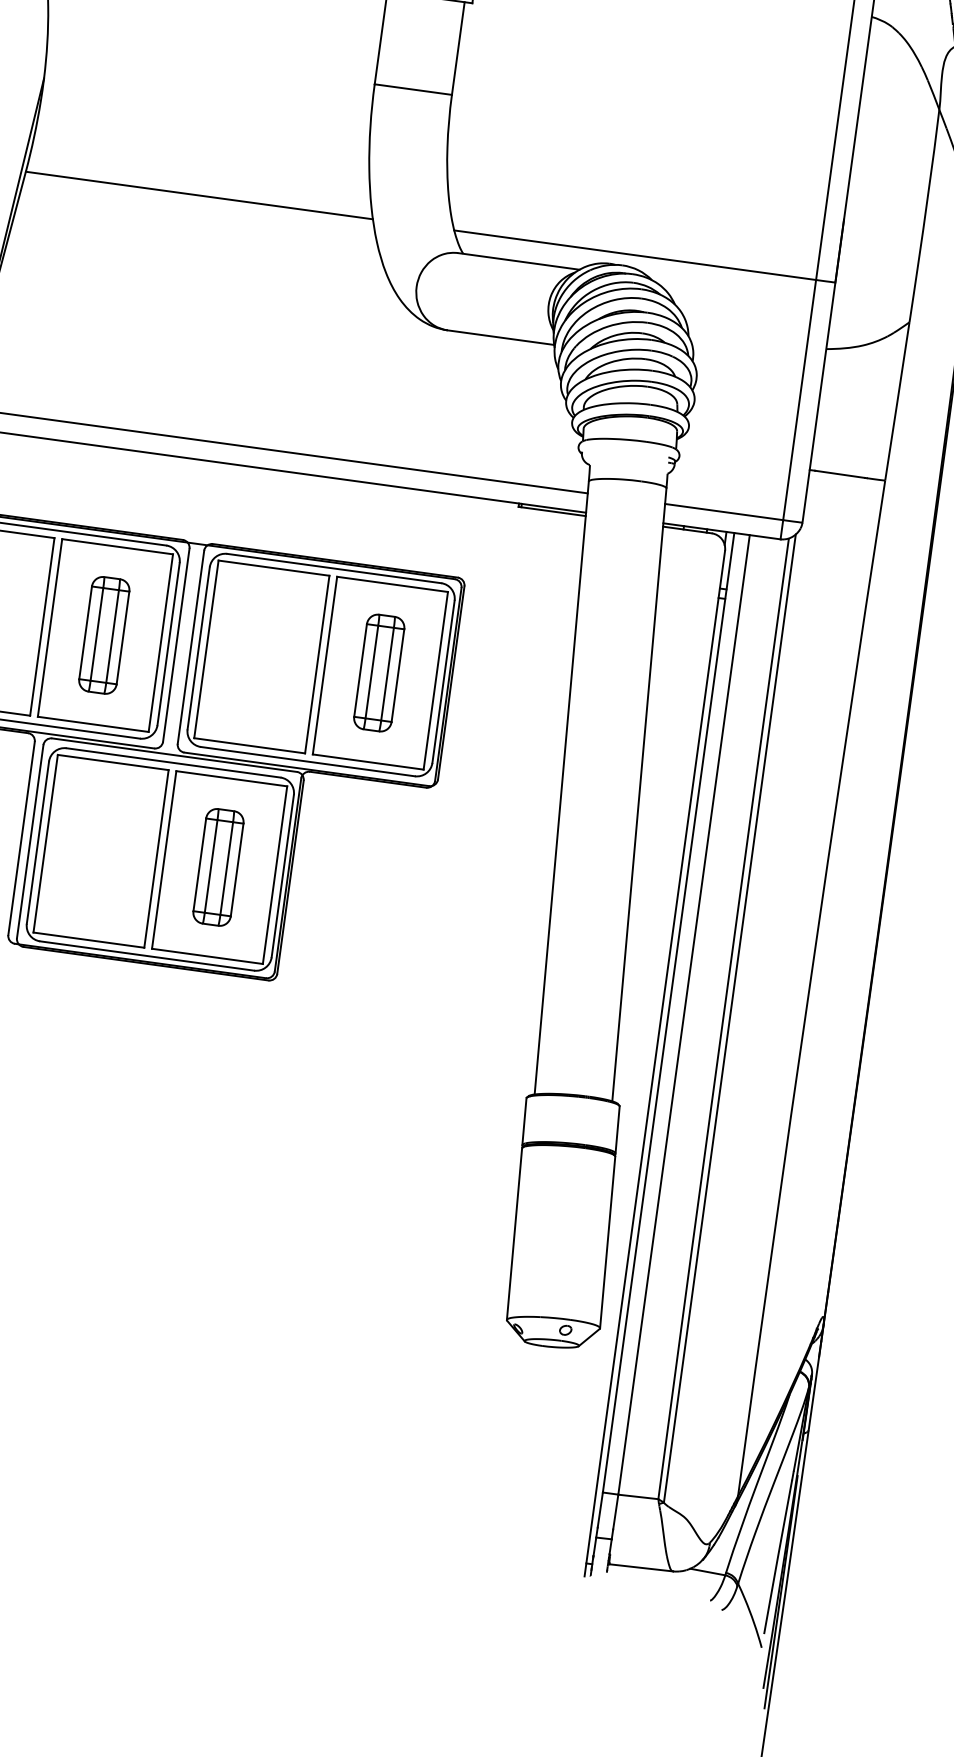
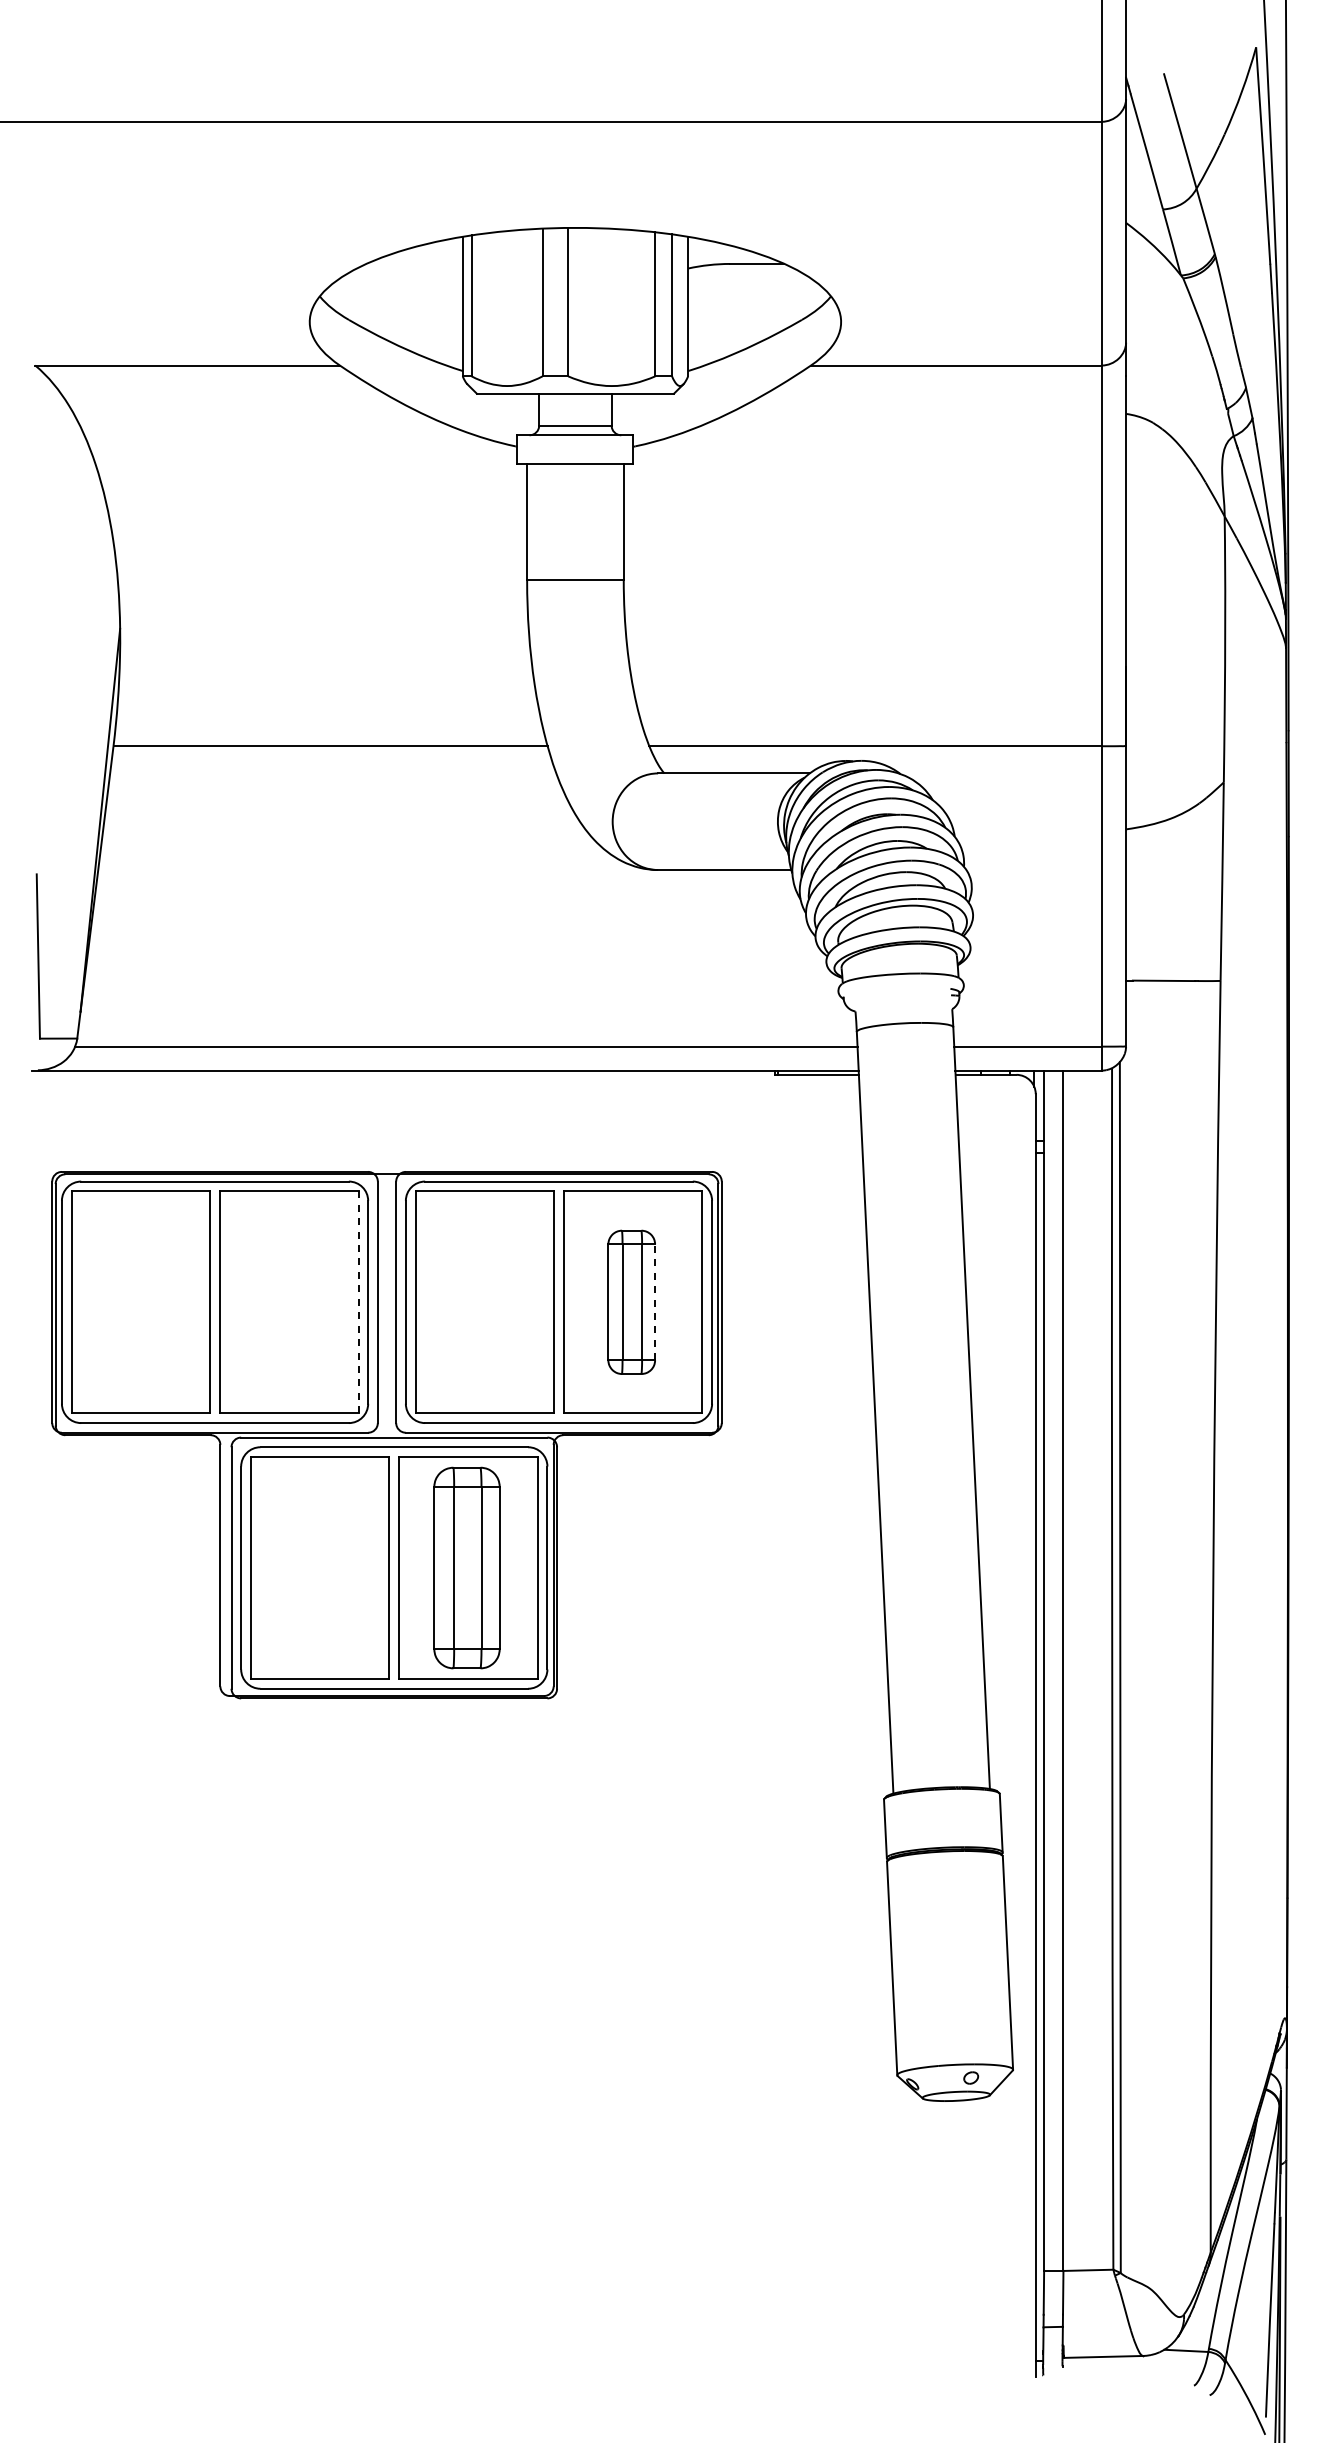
part: (104, 634) -> (287, 1301), removed
line: (160, 643) -> (358, 1302), solid -> dashed
line: (398, 675) -> (655, 1302), solid -> dashed
part: (218, 866) -> (466, 1567), size x1.4

